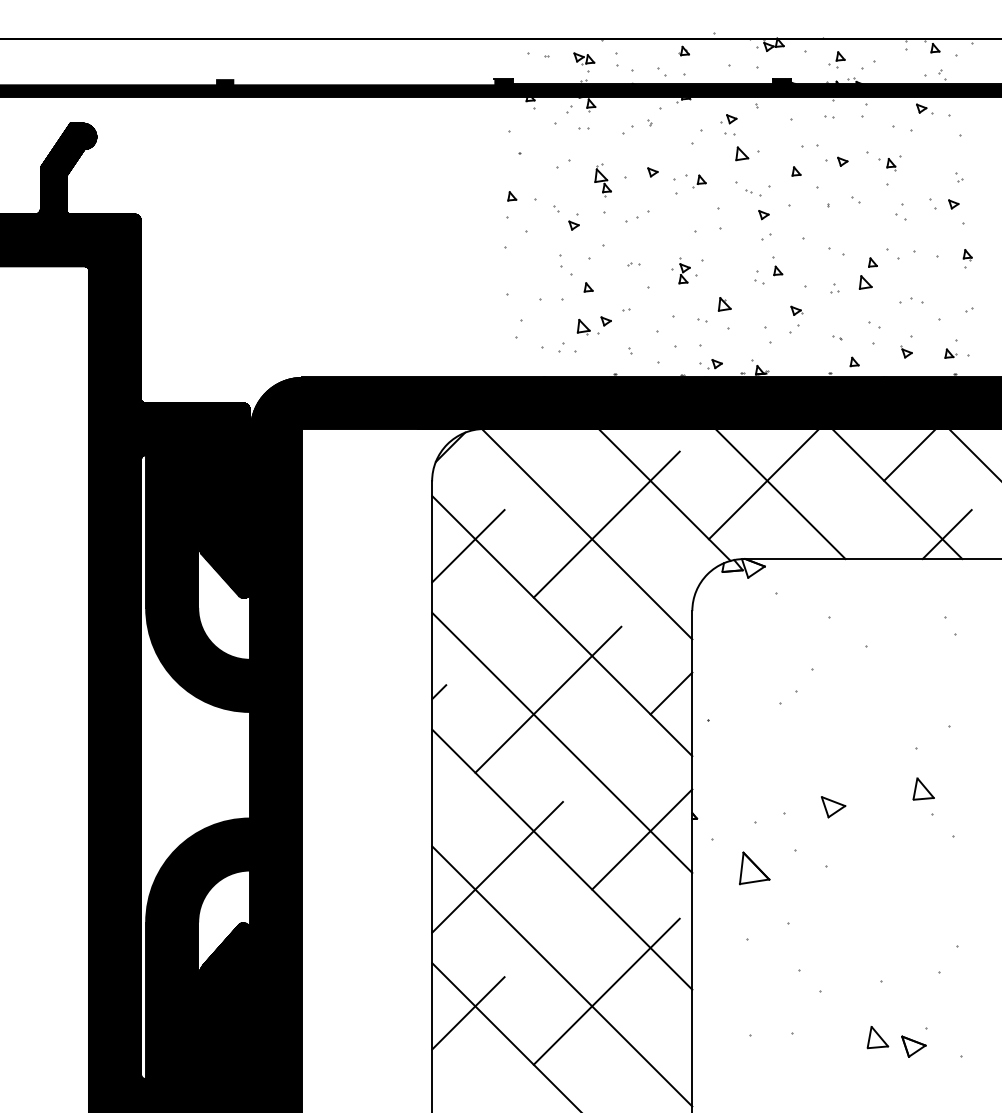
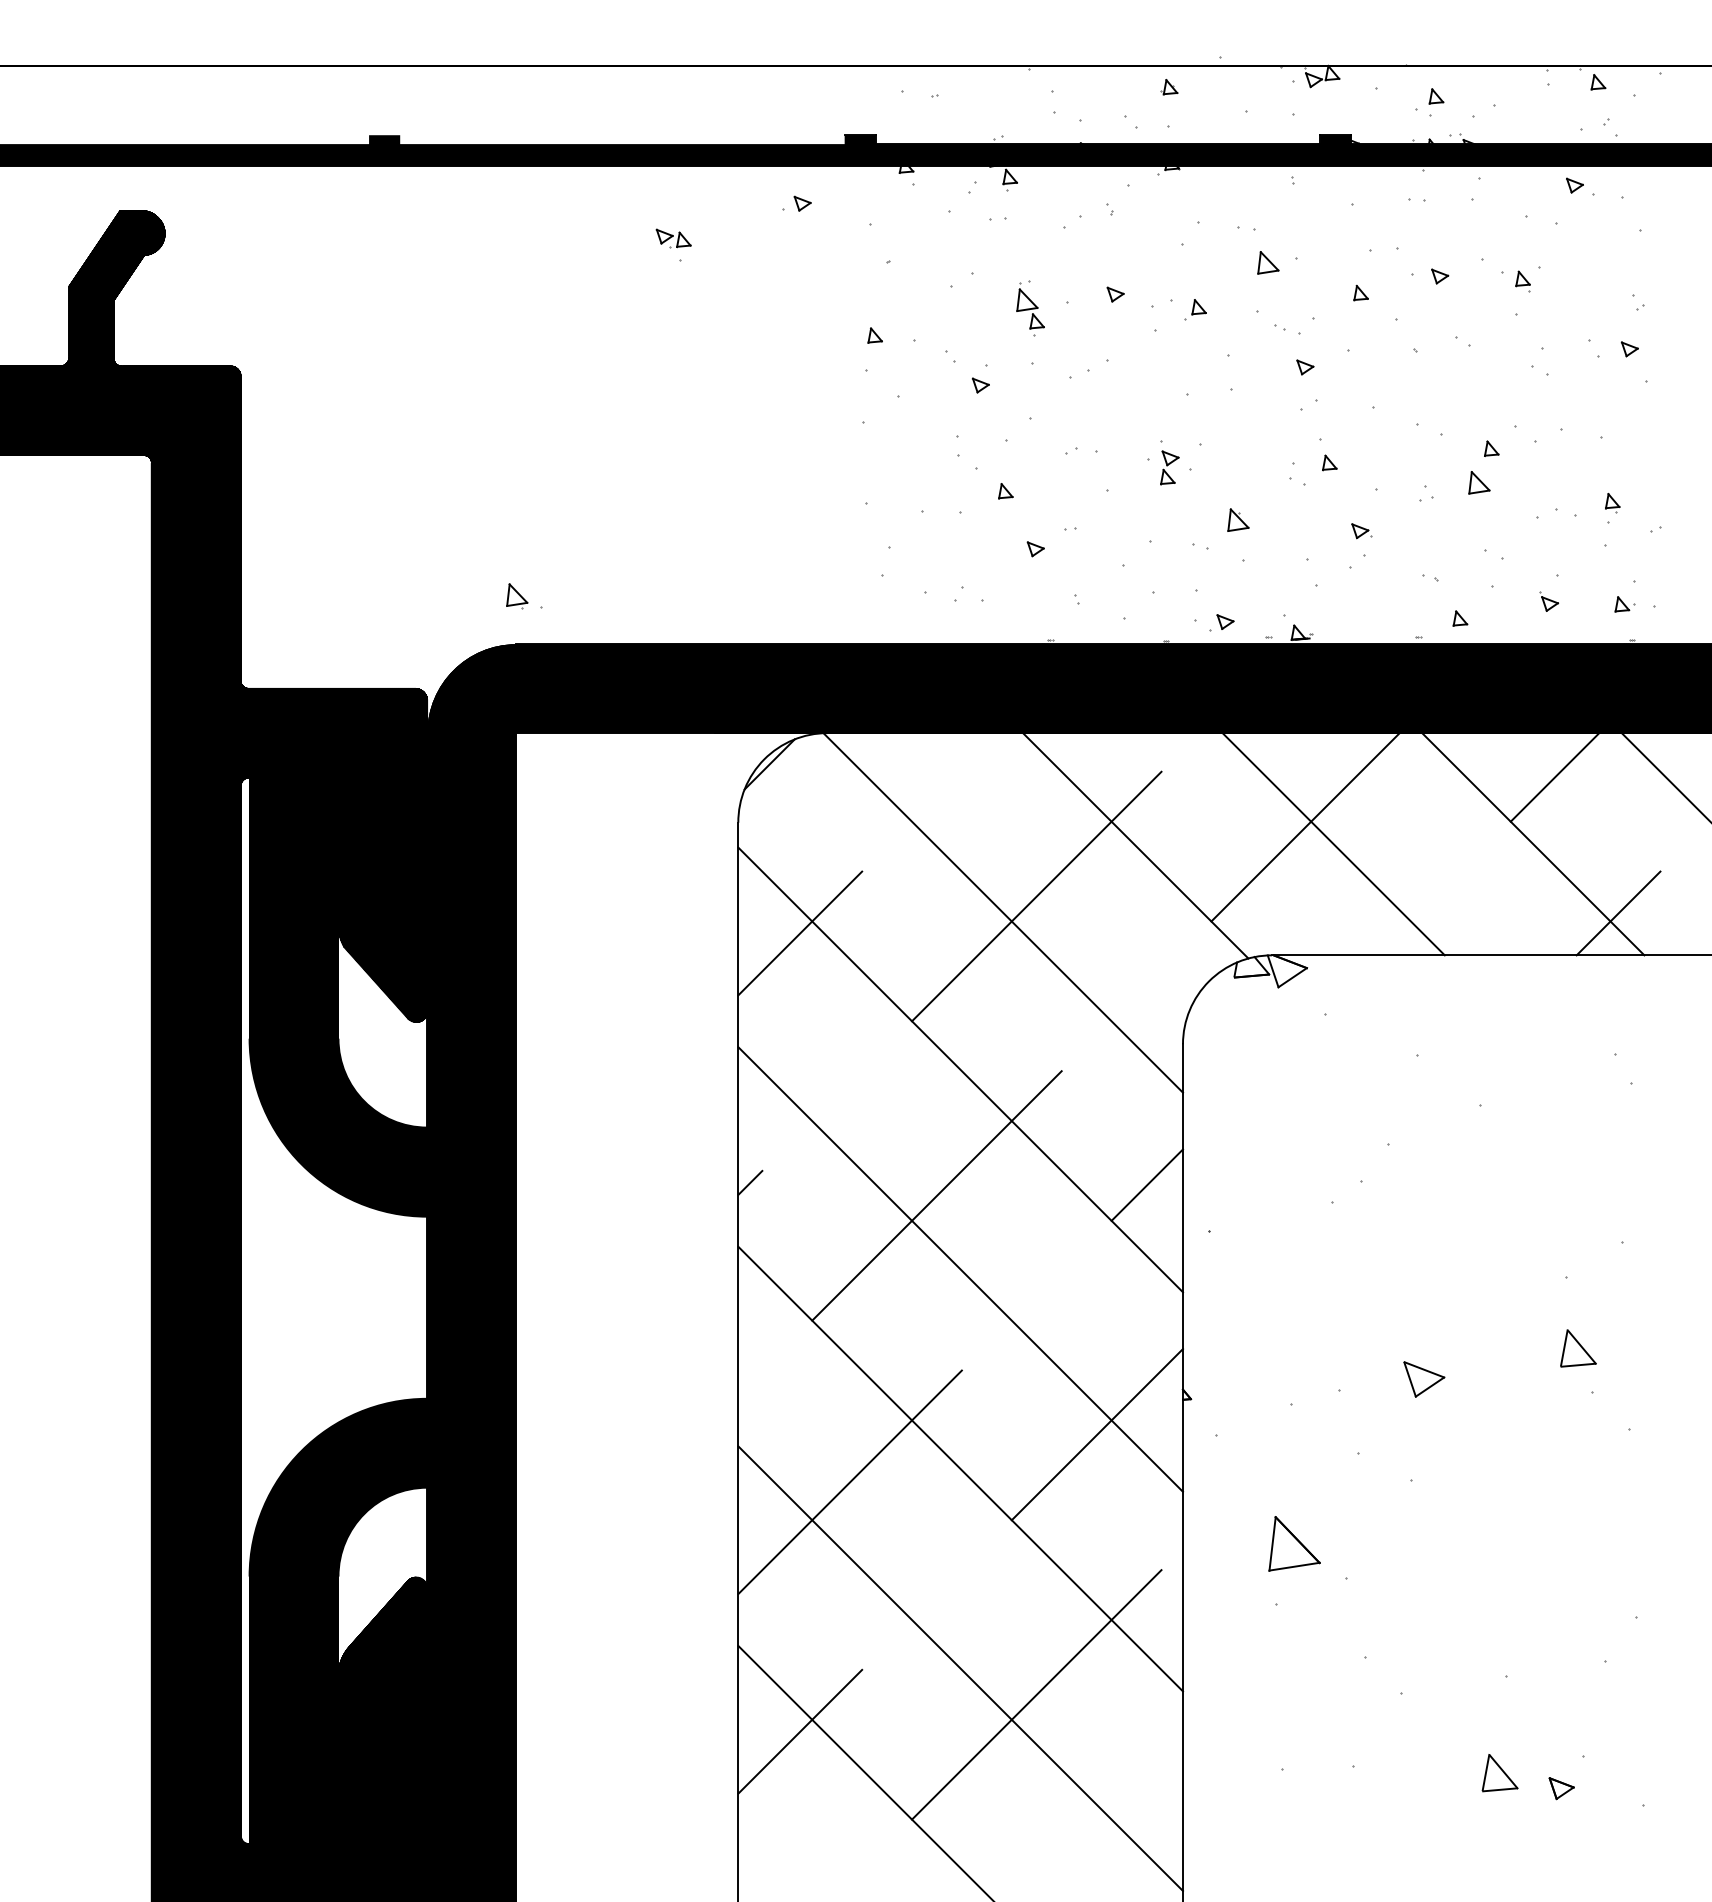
part: (584, 62) -> (673, 245), moved
part: (728, 119) -> (797, 204), moved
part: (967, 258) -> (1612, 508), moved
part: (633, 264) -> (1082, 451), size x1.6
part: (587, 326) -> (523, 595), moved
part: (754, 868) -> (1294, 1544), moved
part: (913, 1046) -> (1560, 1788), size x0.6

